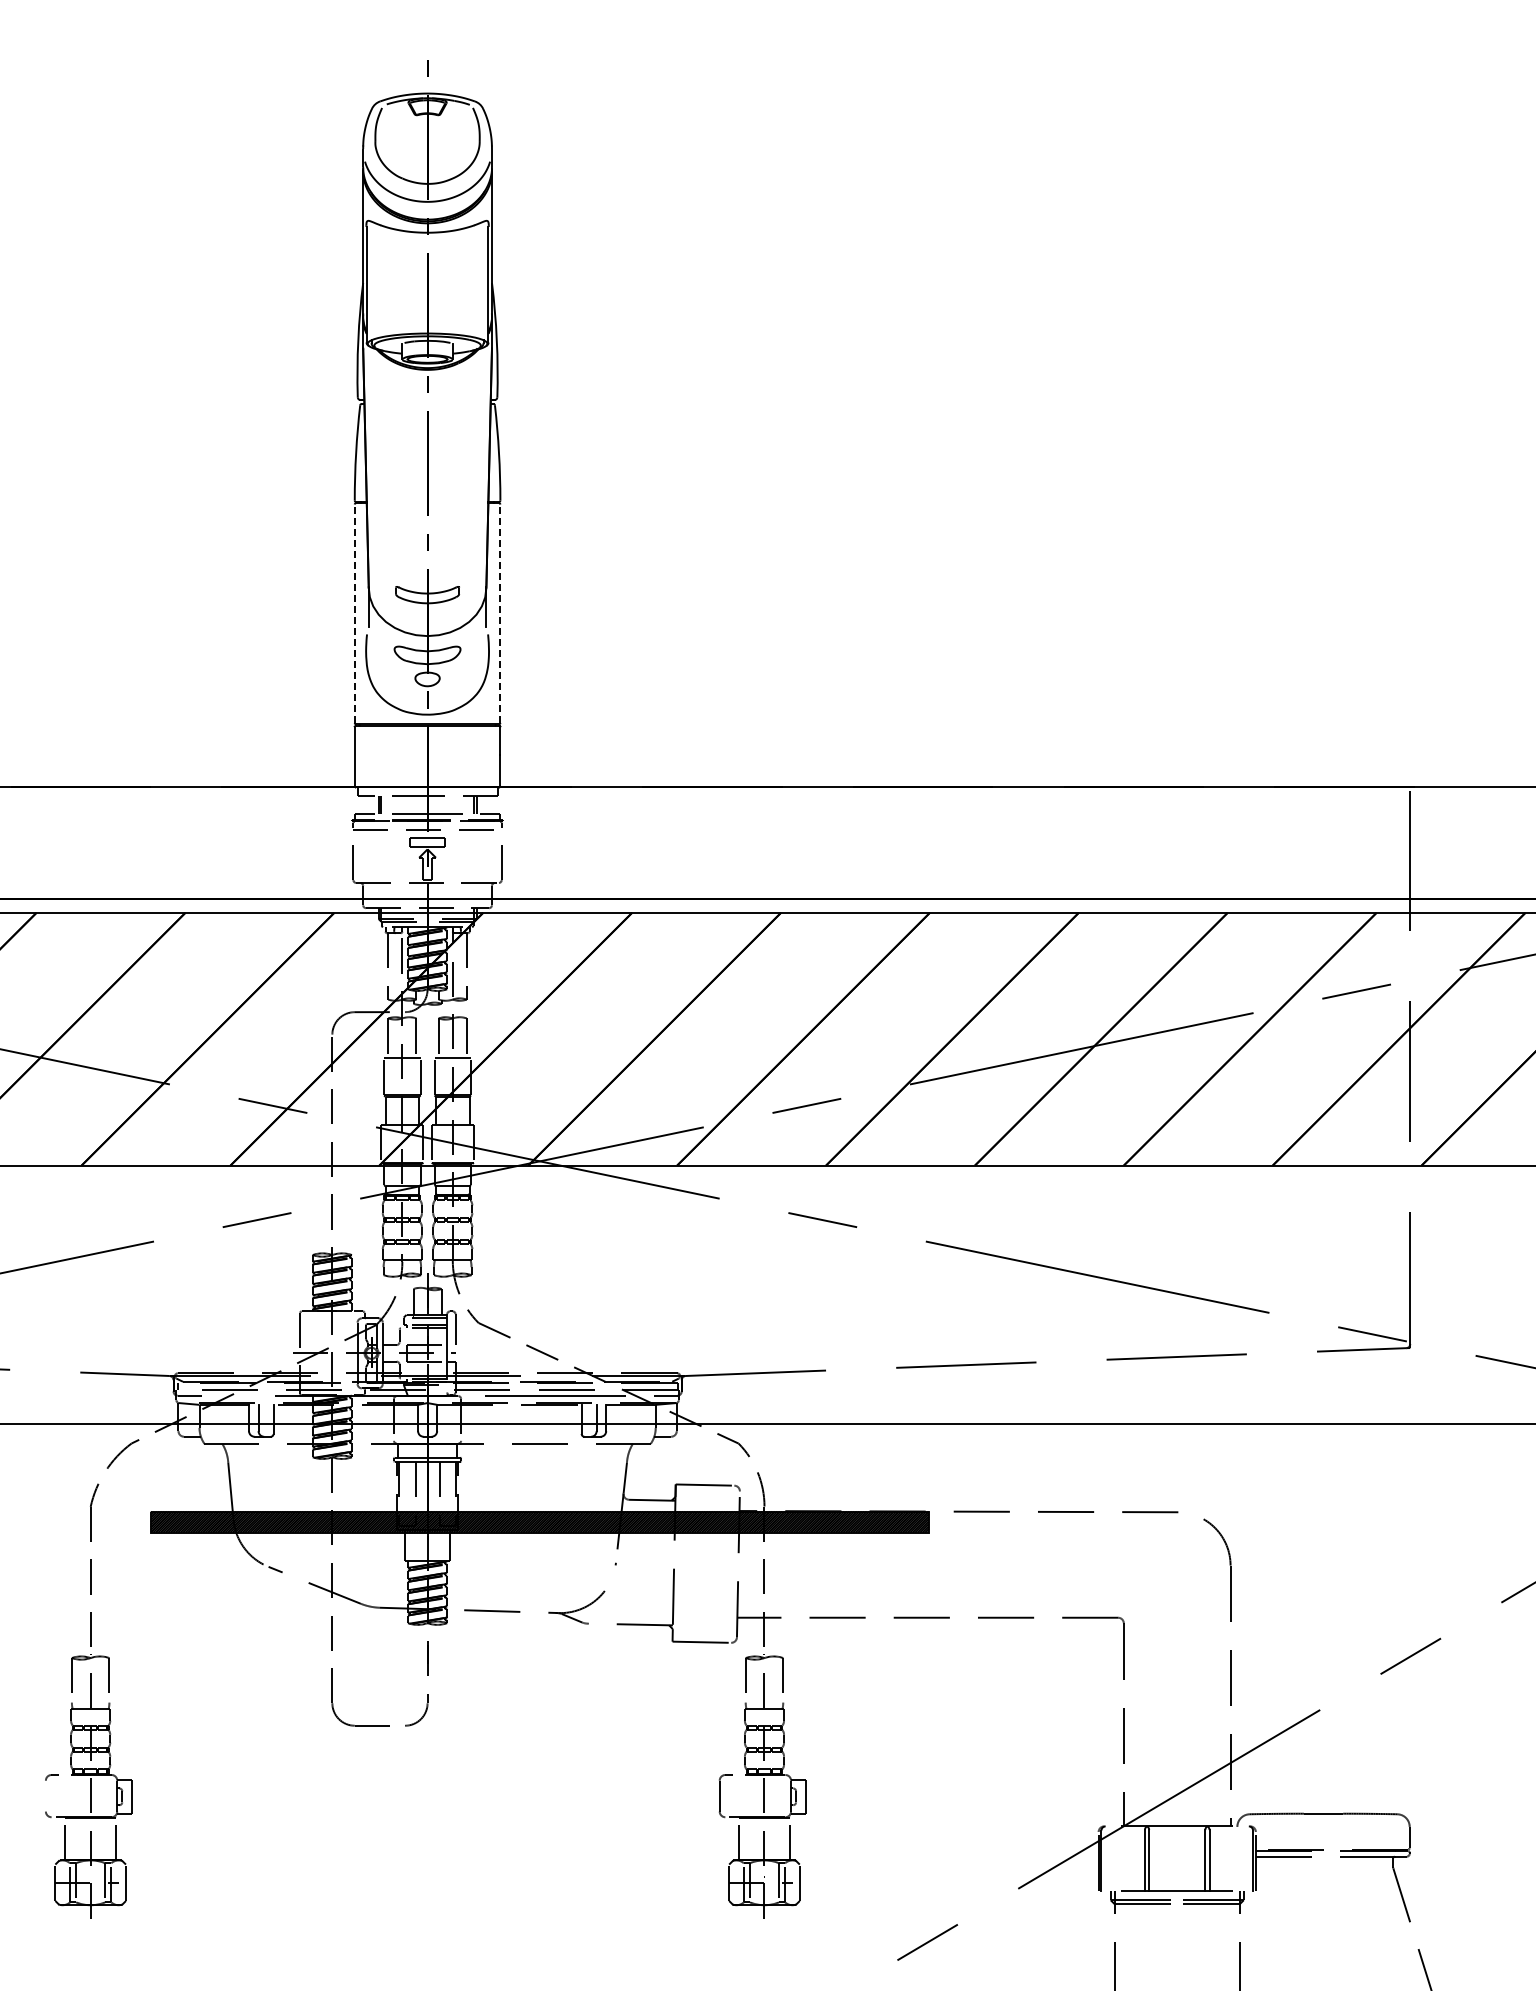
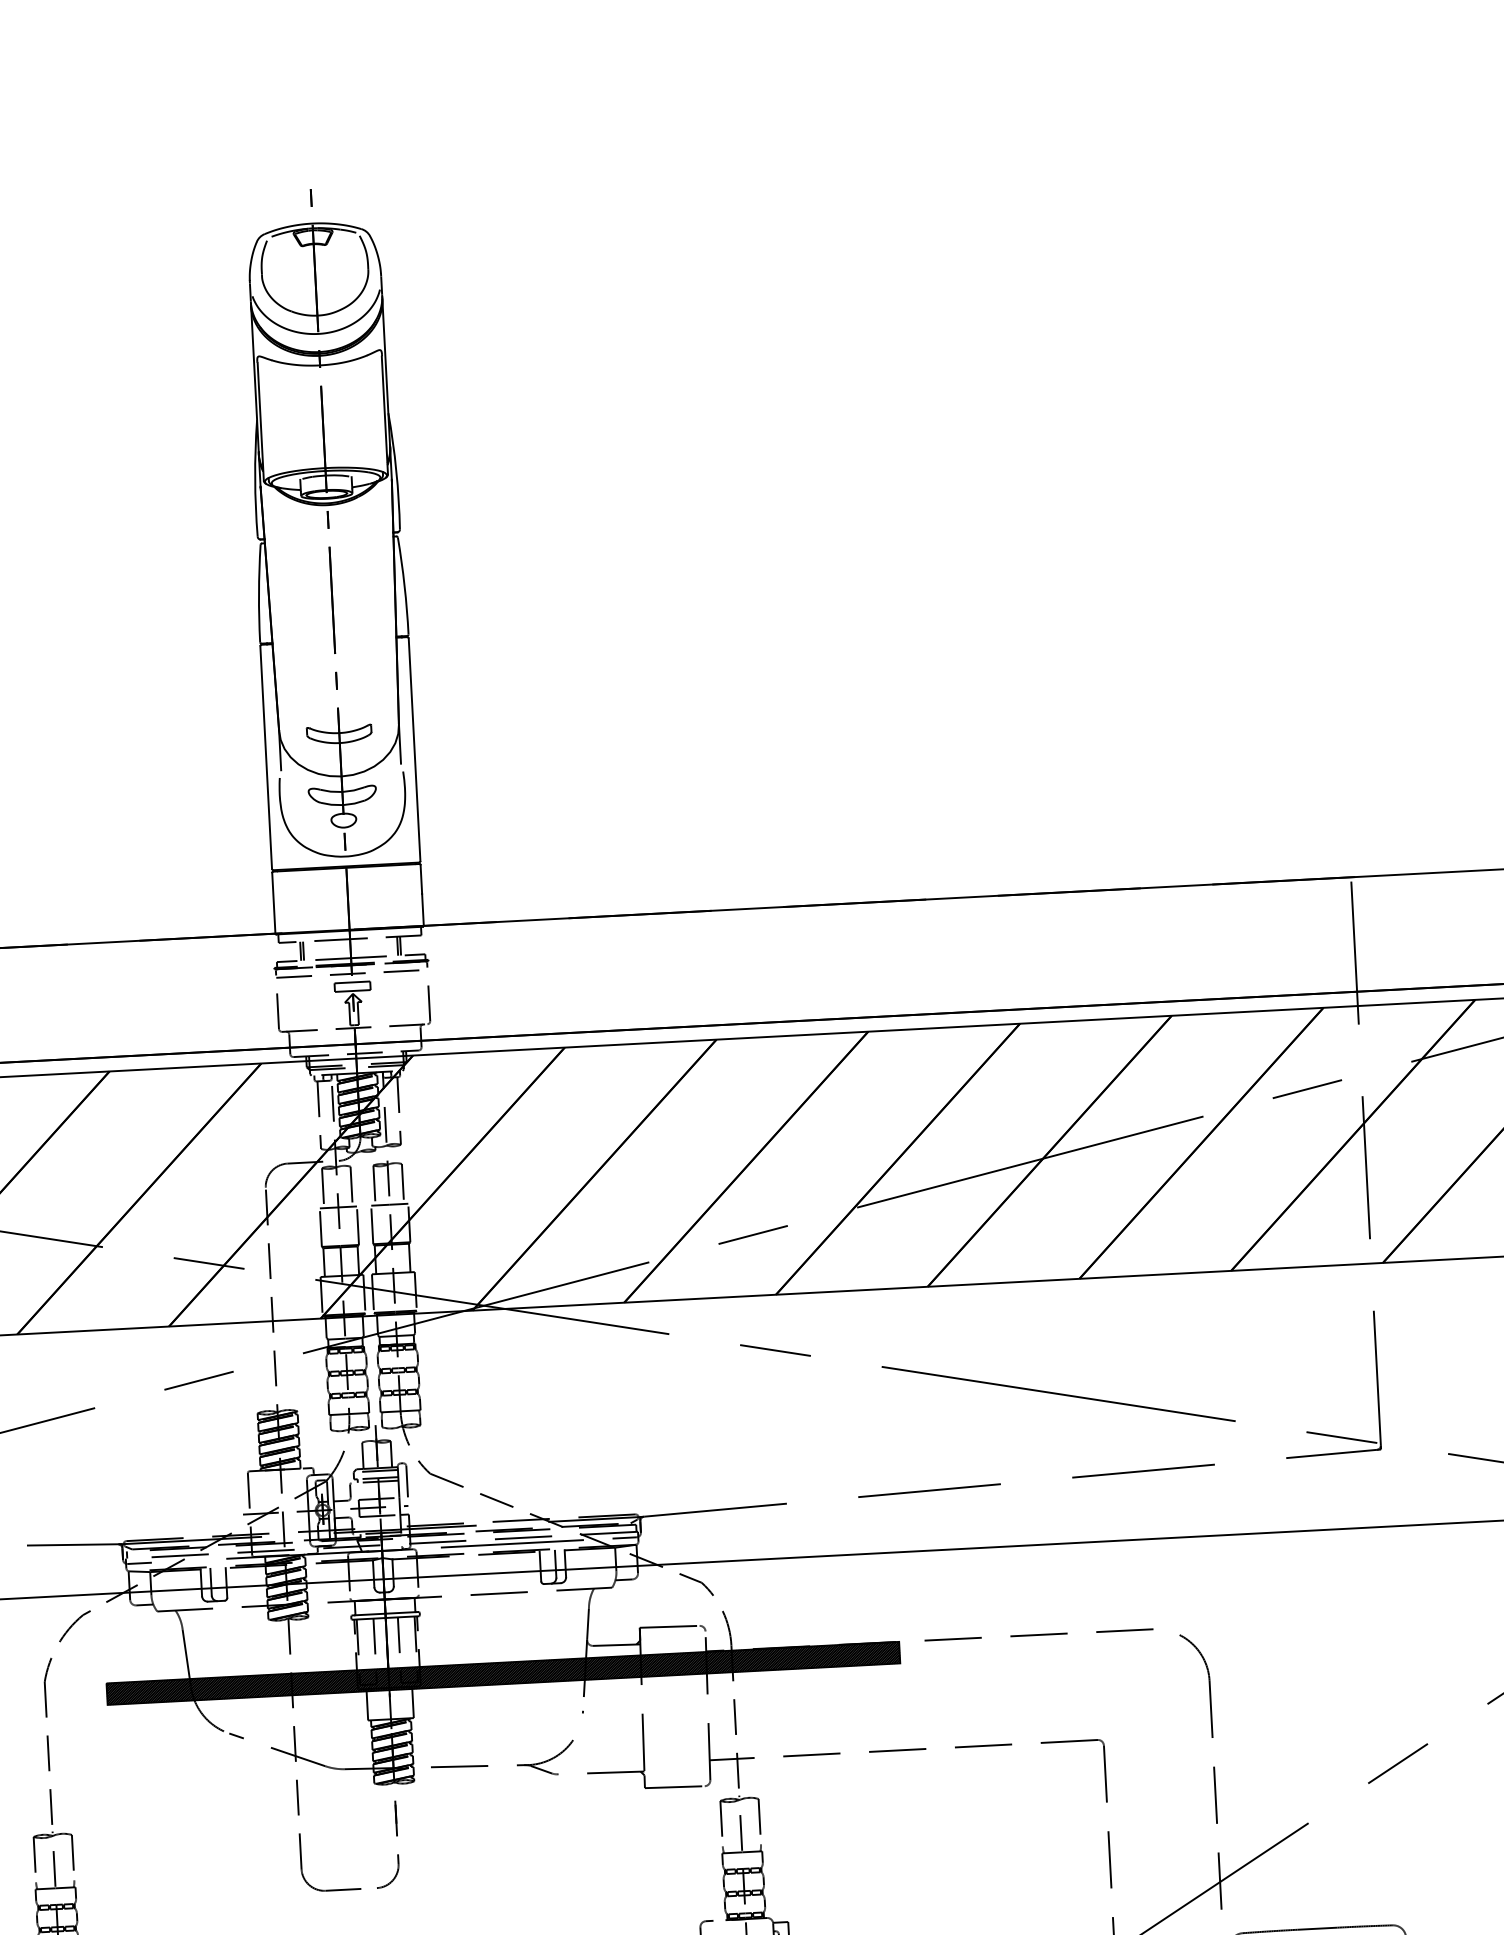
line: (354, 613) -> (265, 757), dashed -> solid
line: (500, 613) -> (414, 749), dashed -> solid

